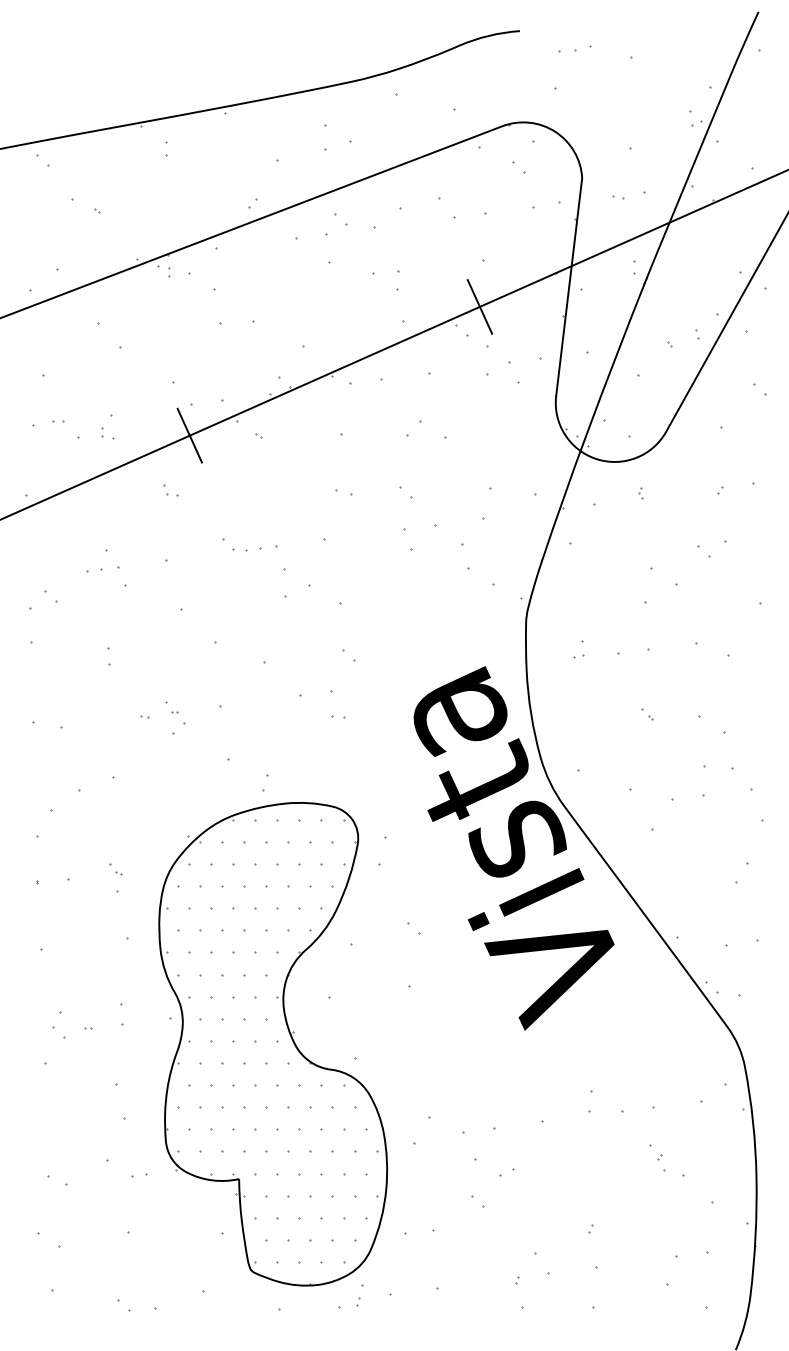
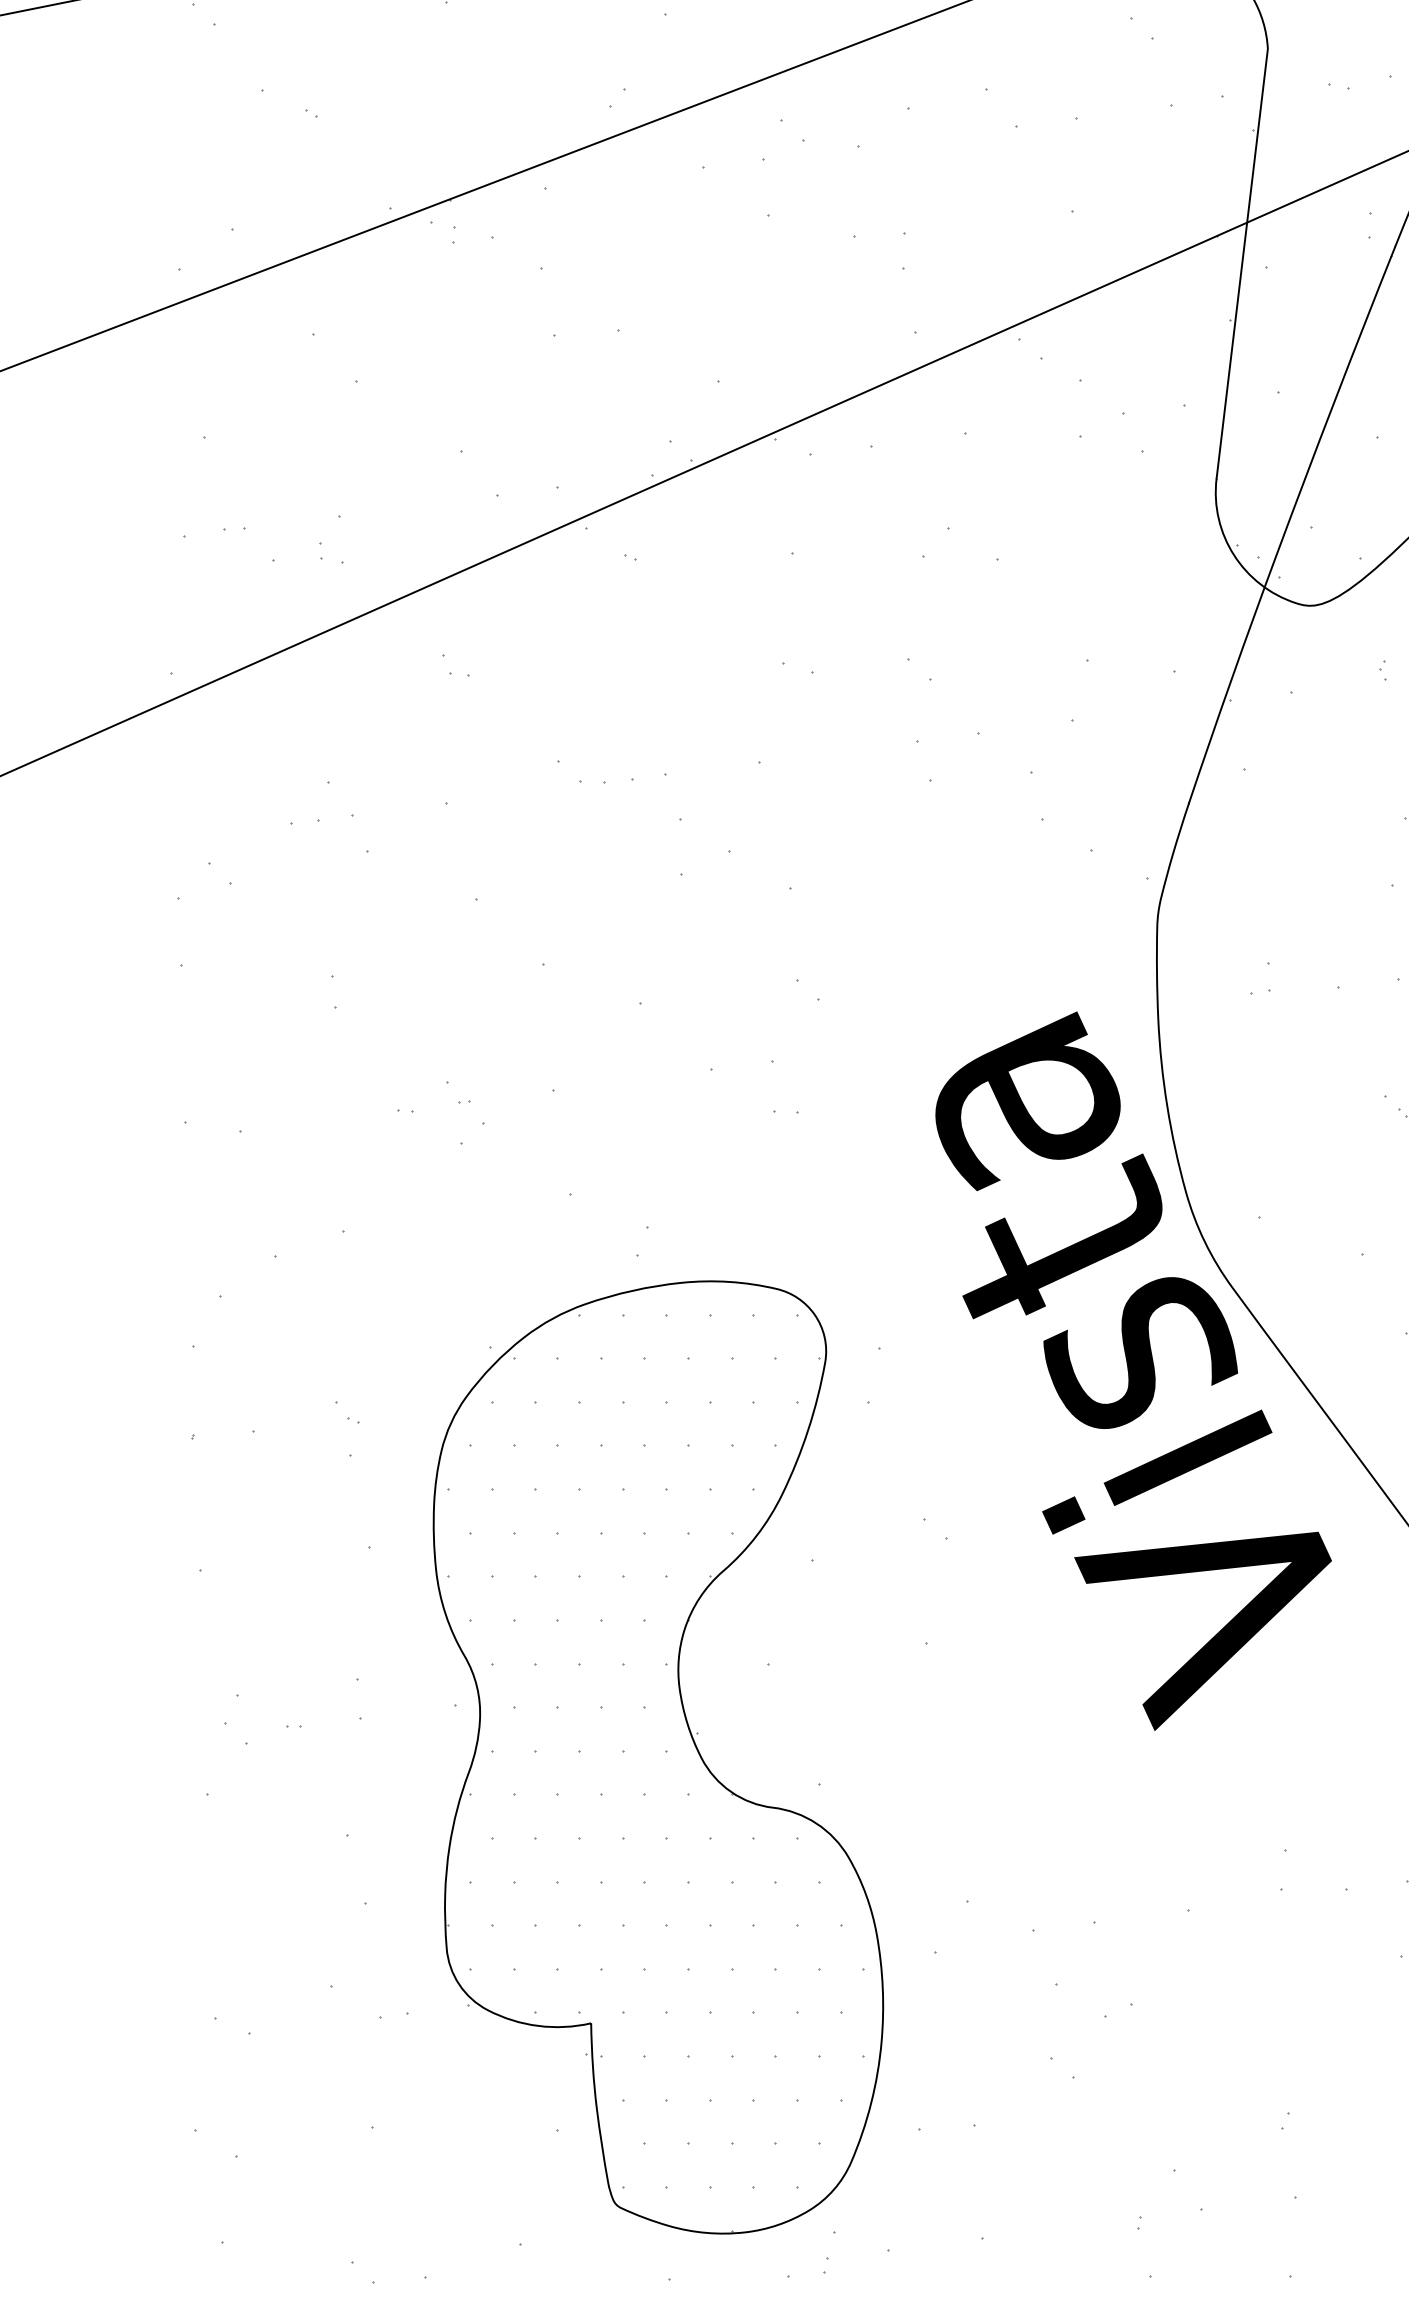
line: (479, 306) -> (1065, 302), removed
line: (189, 435) -> (493, 556), removed

